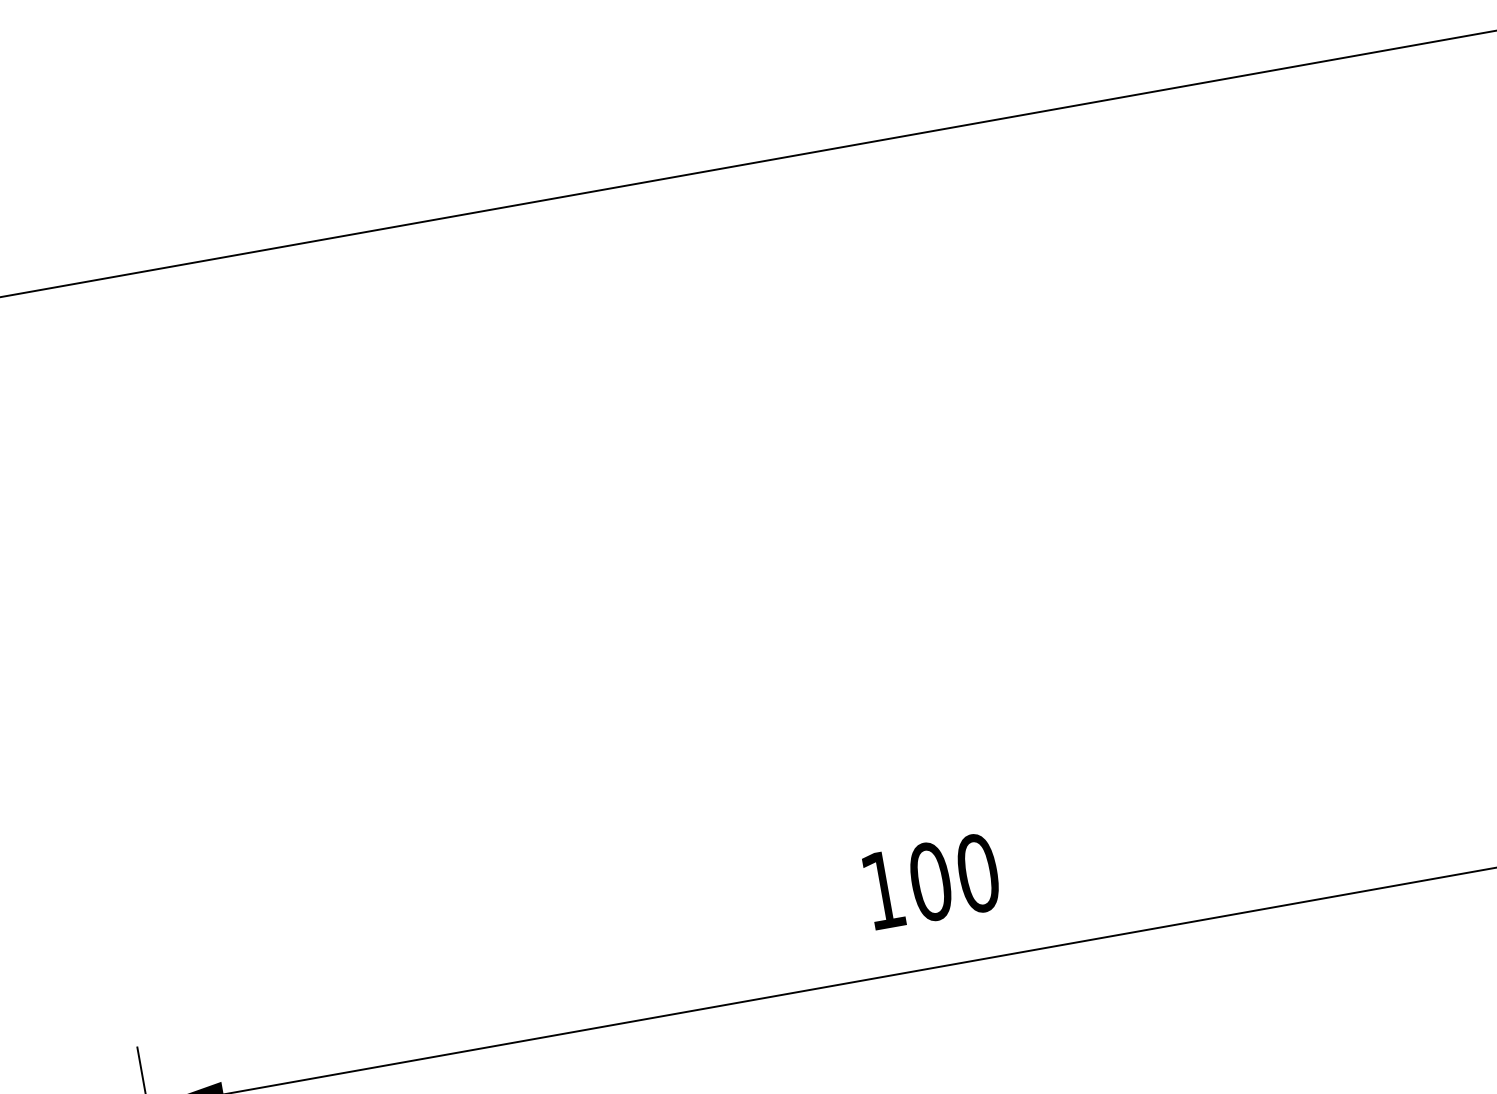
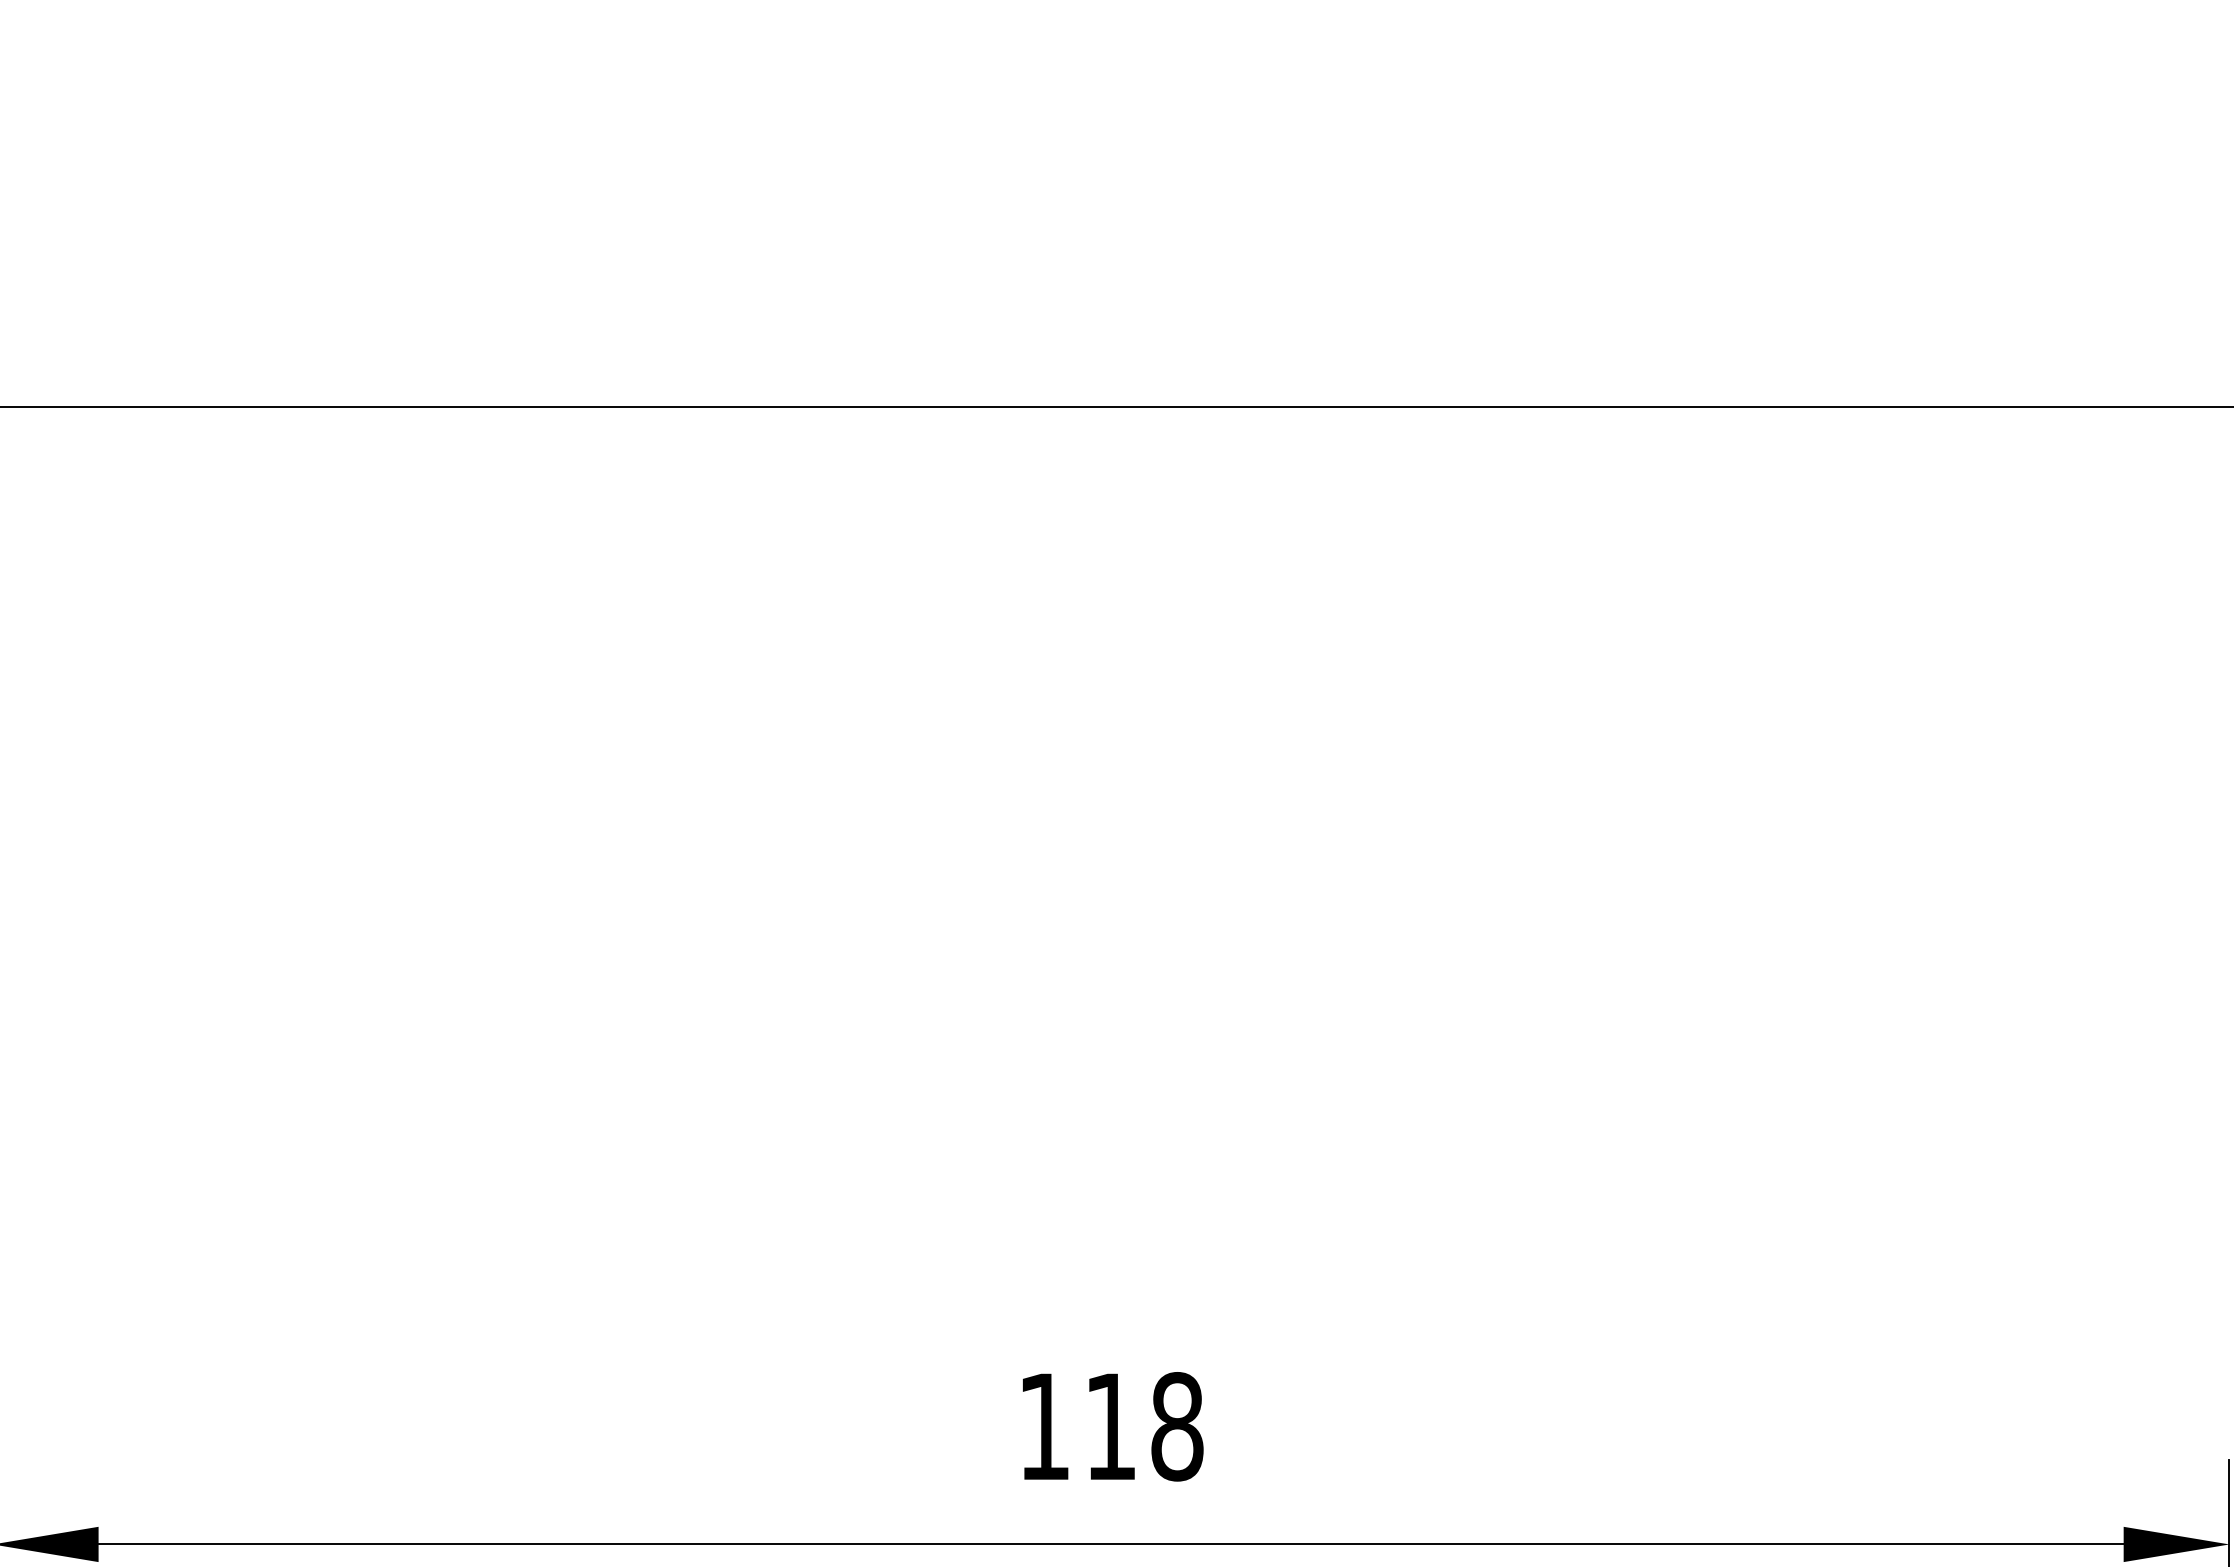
text: (953, 877) -> (1143, 1426), 100 -> 118

